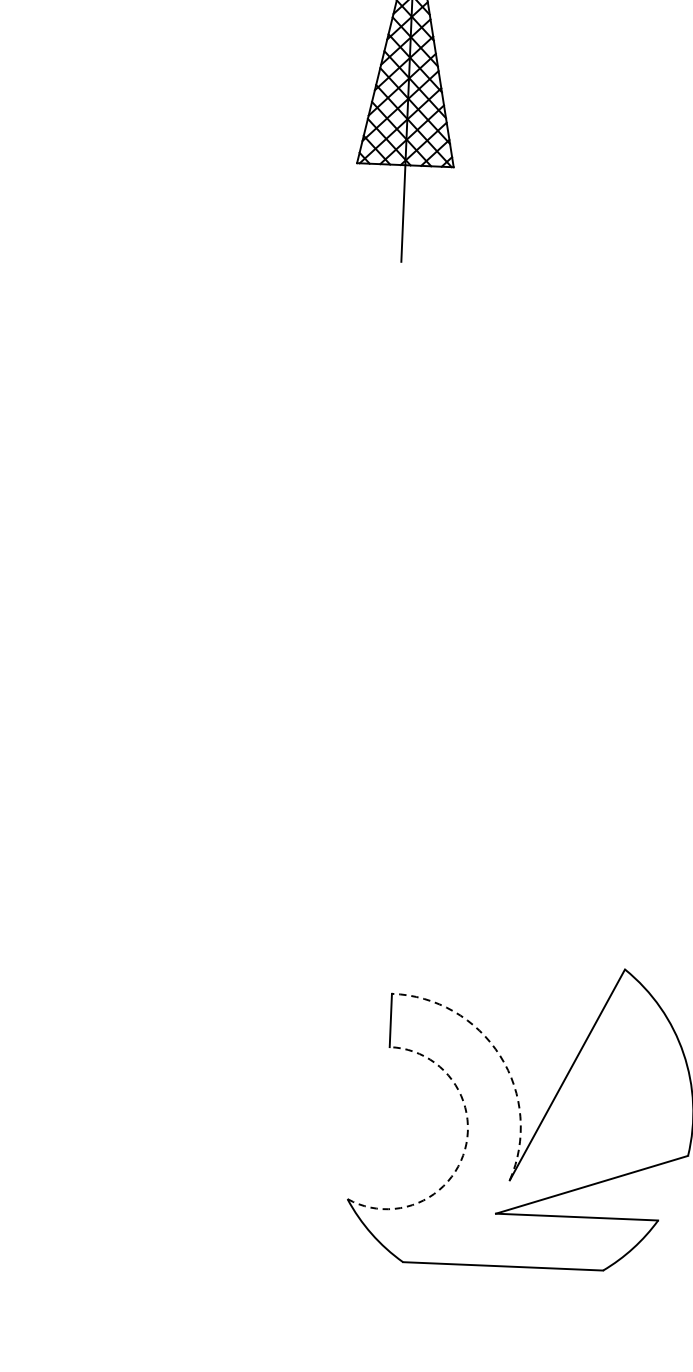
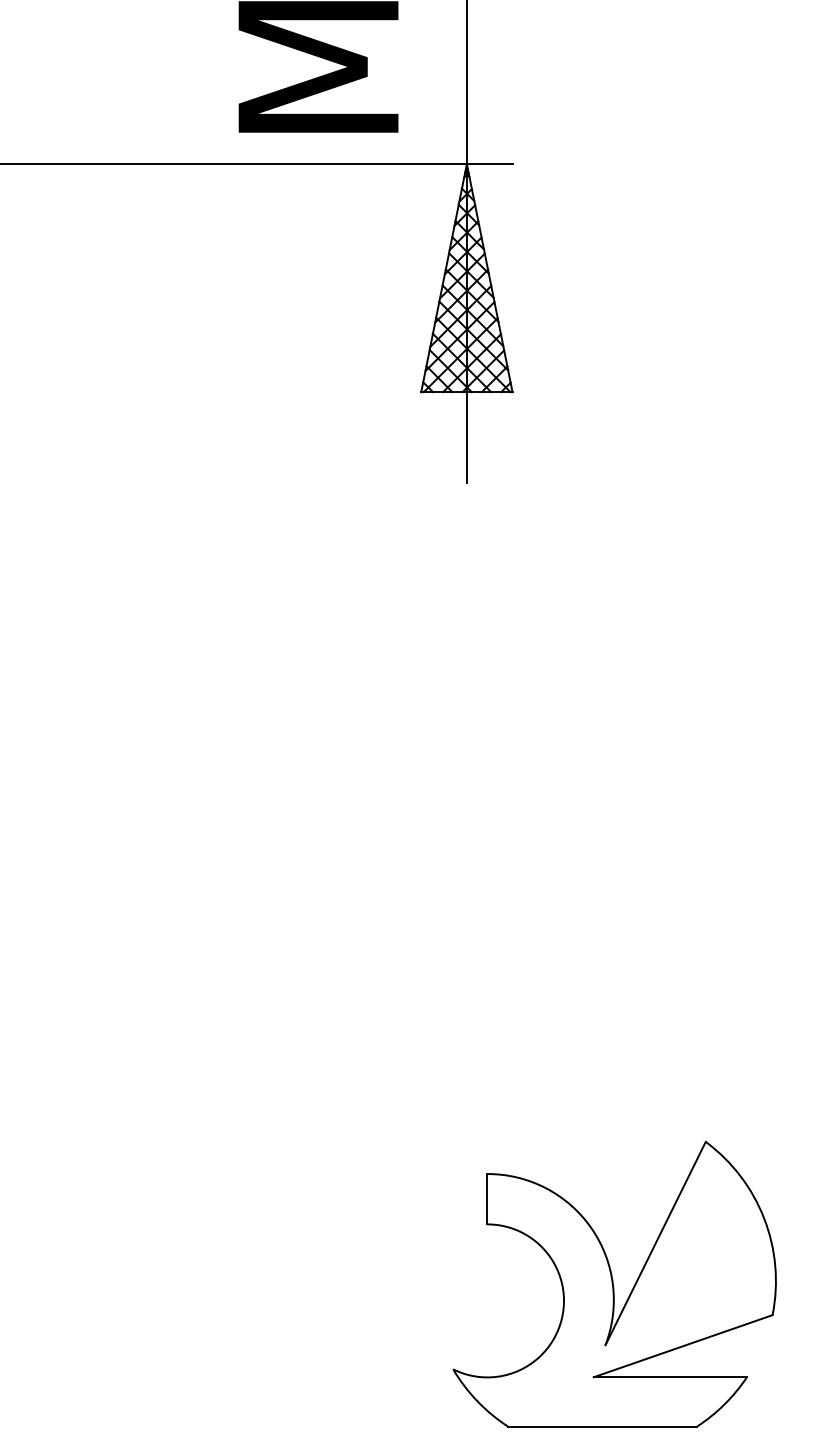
arc: (500, 1056) -> (591, 1228), dashed -> solid
arc: (465, 1150) -> (562, 1318), dashed -> solid

